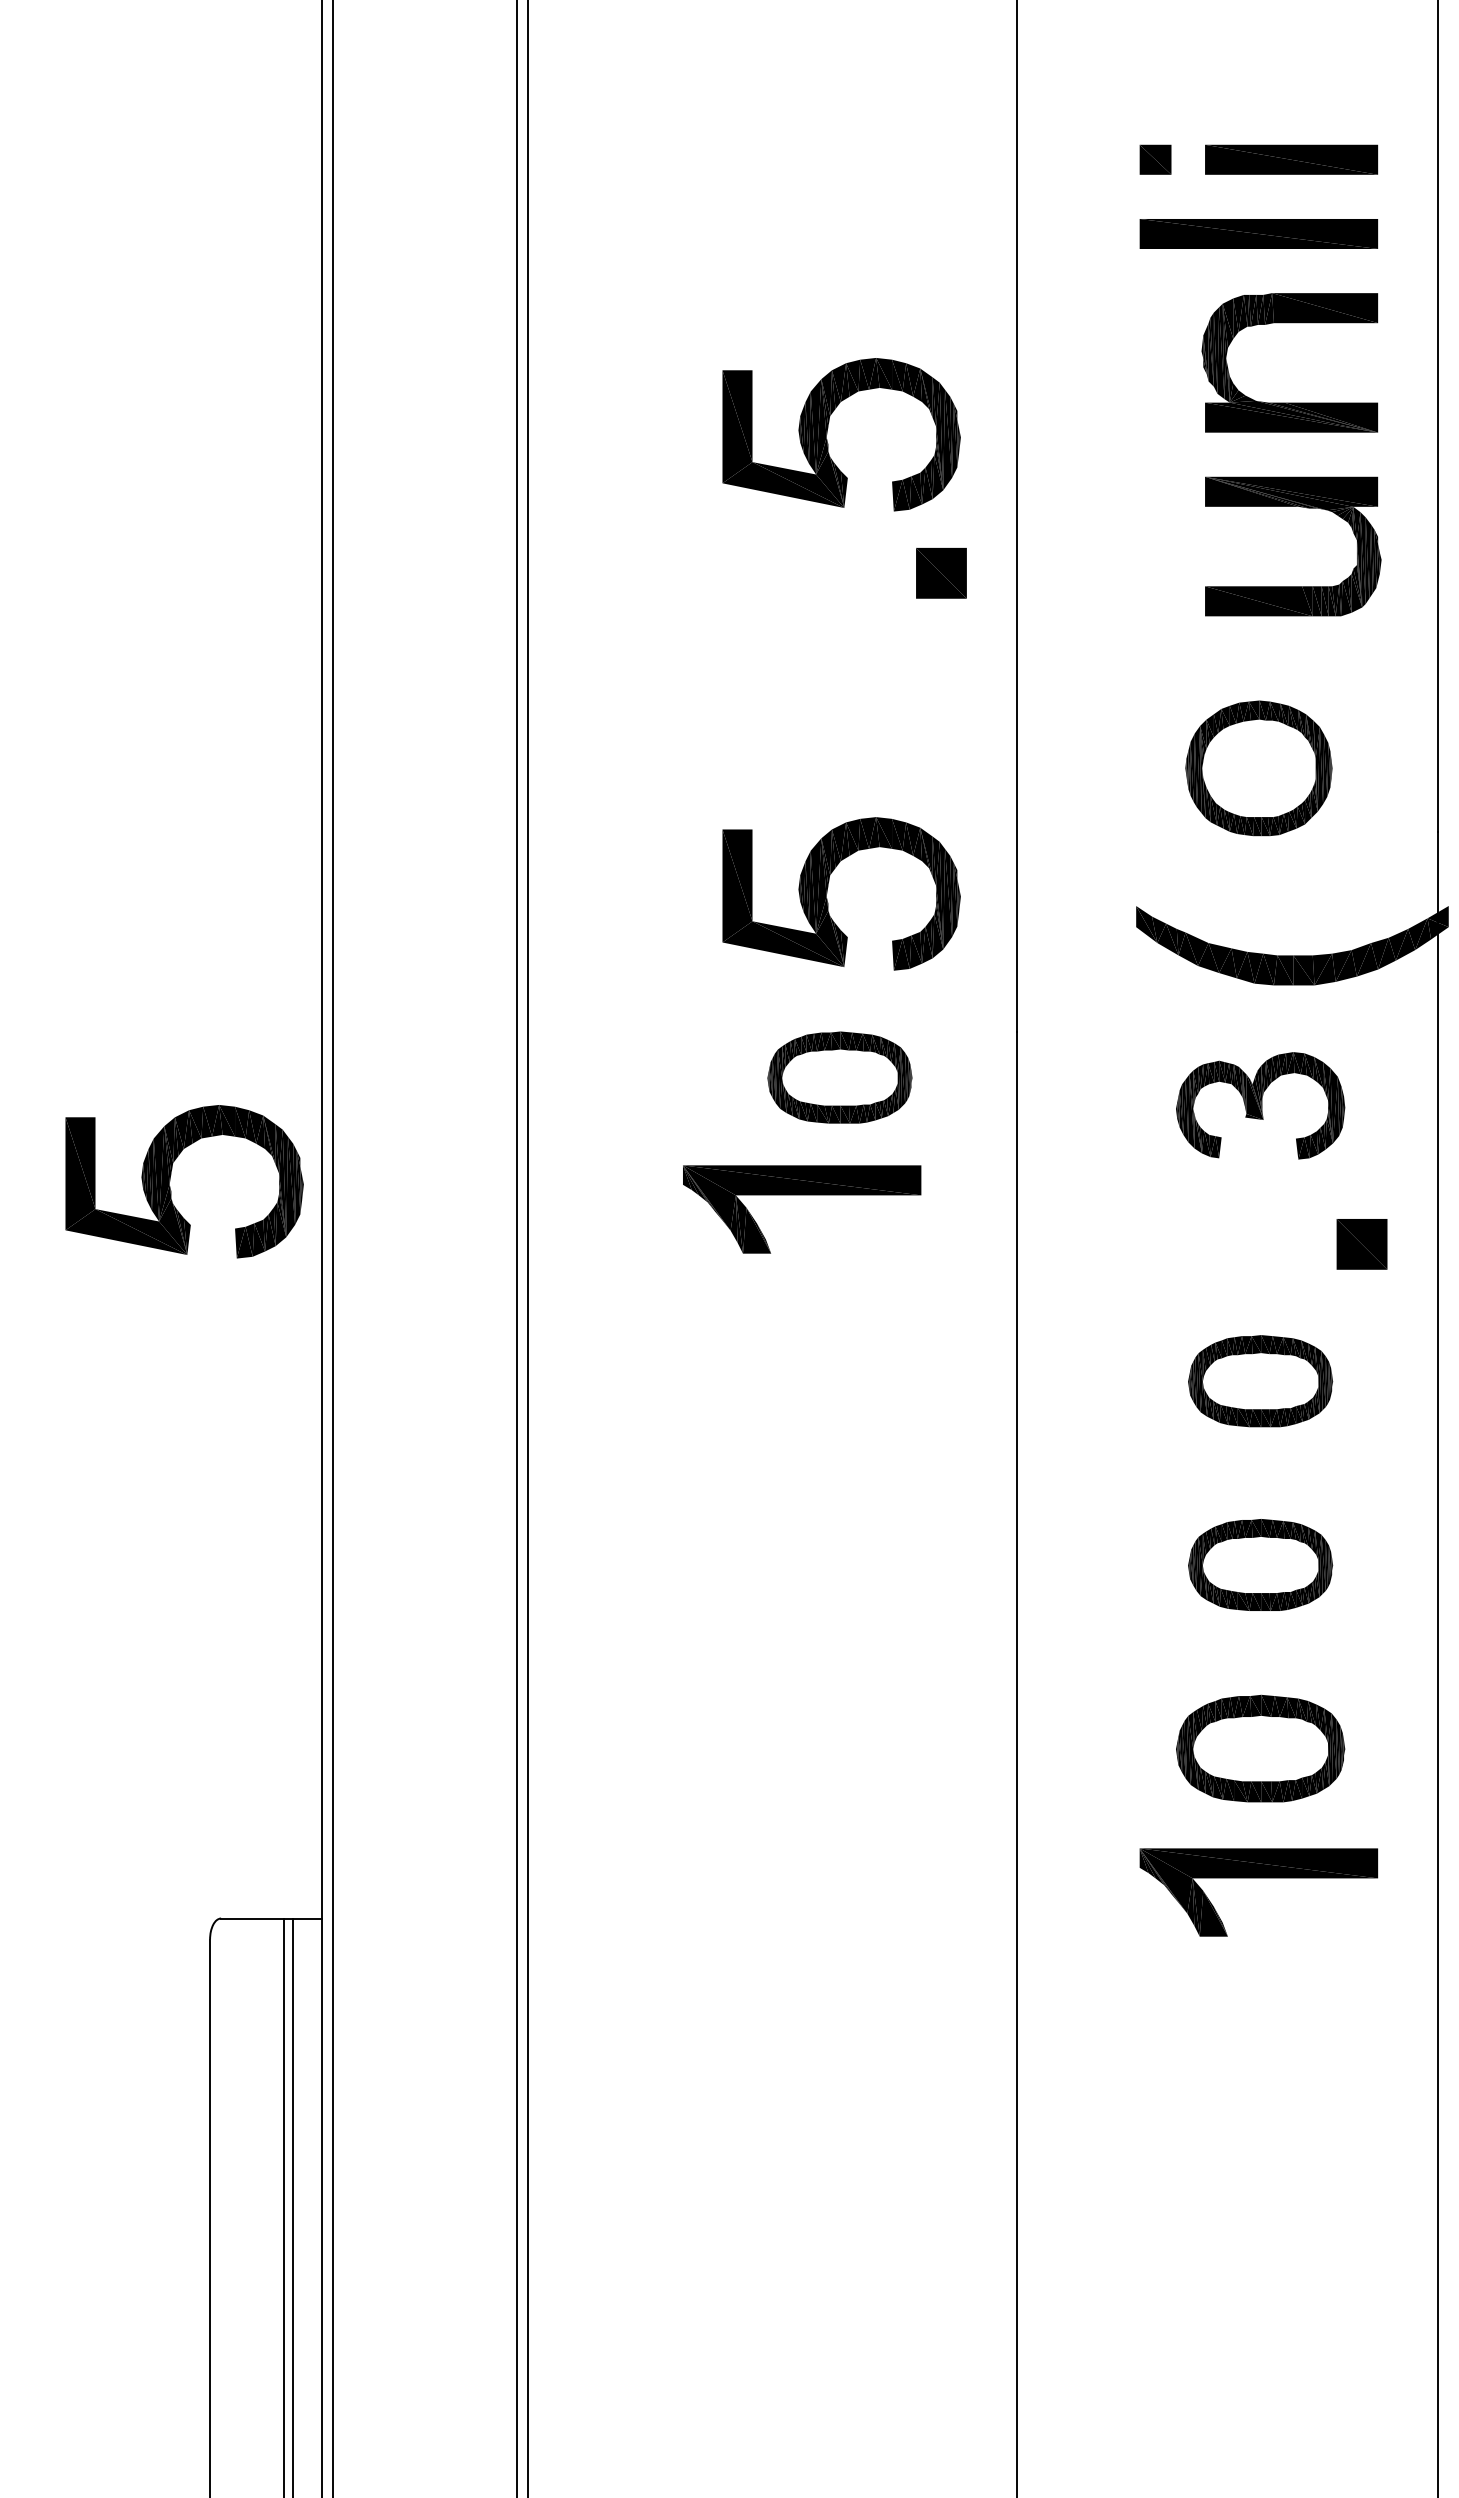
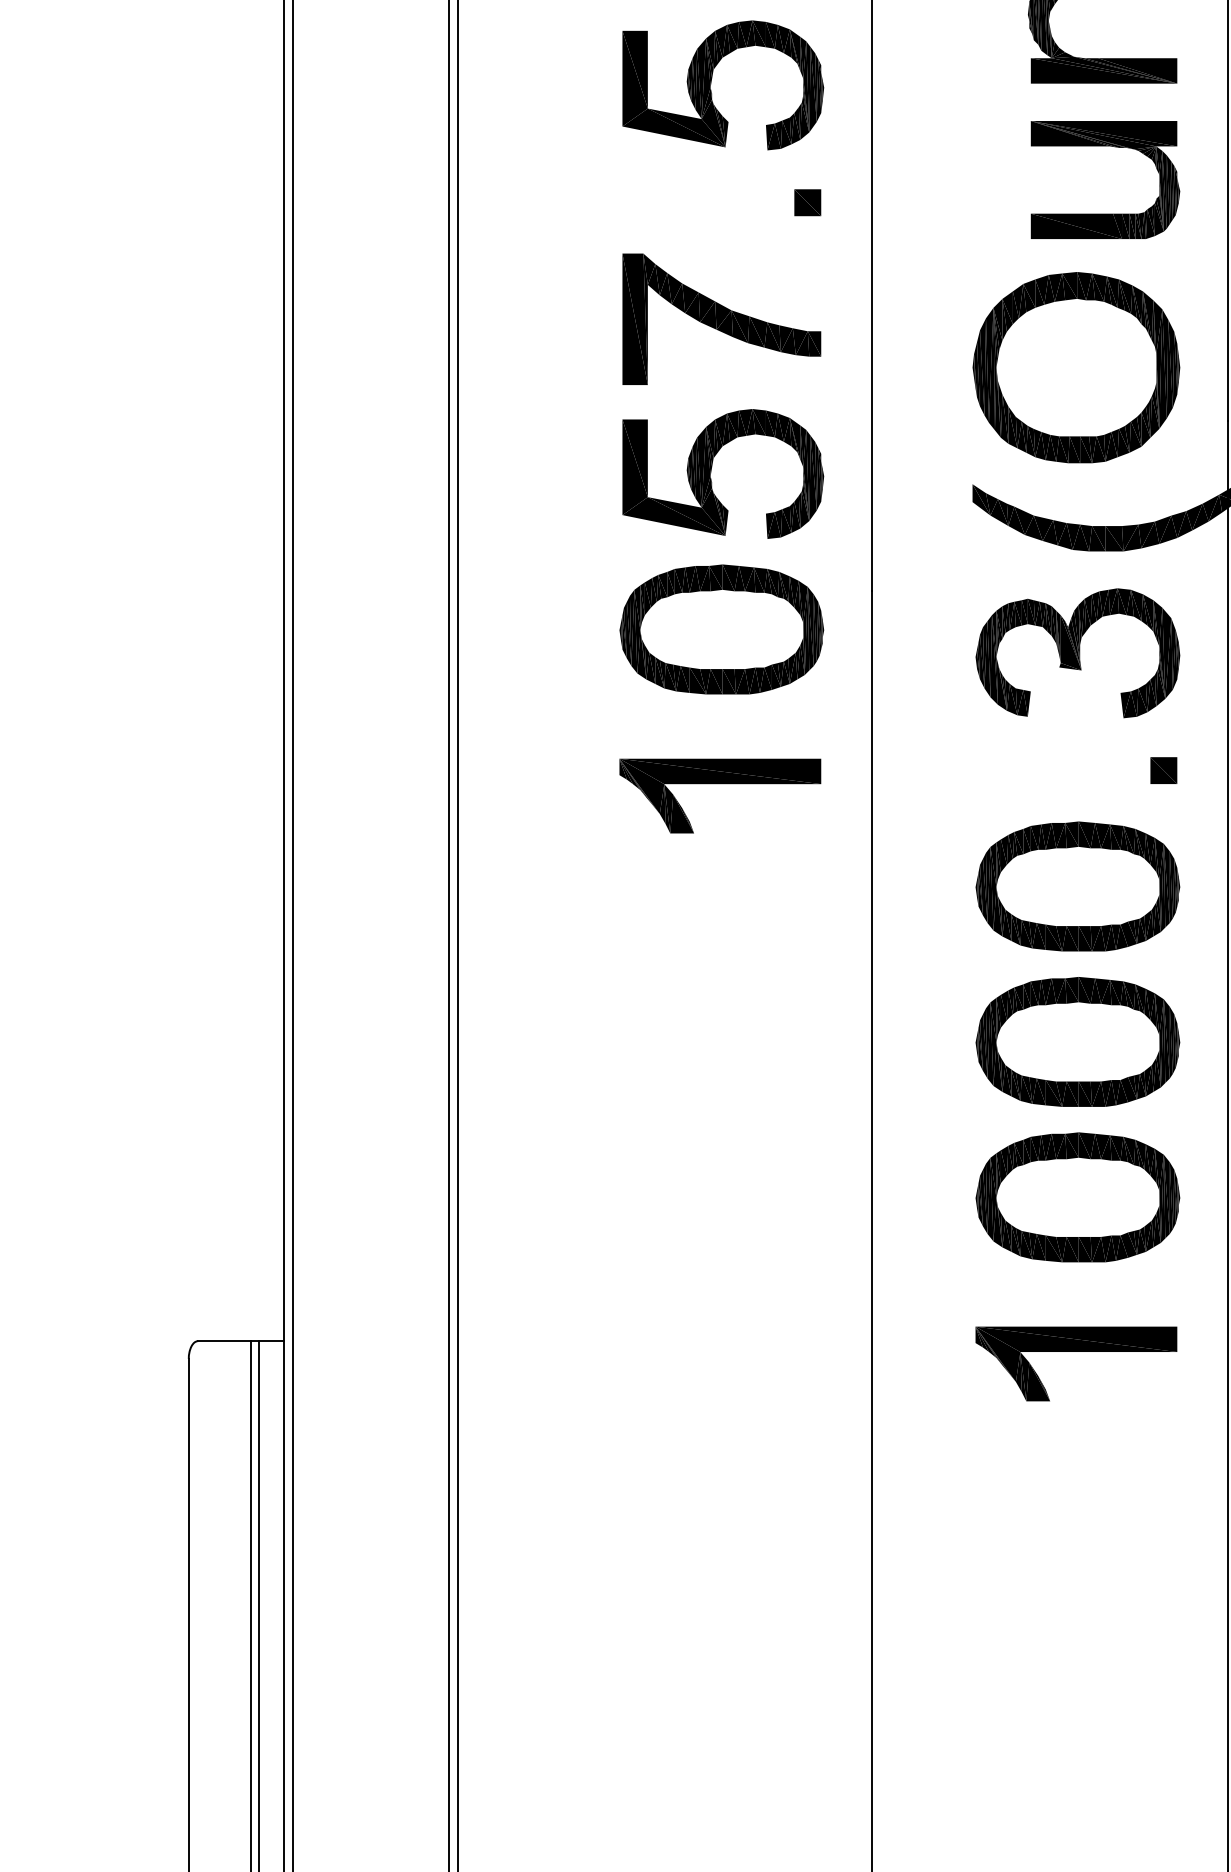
part: (941, 573) -> (807, 202), size x0.62
part: (839, 710) -> (721, 318), added
part: (1258, 768) -> (1076, 367), size x1.67
part: (839, 1077) -> (721, 629), size x1.67
part: (1260, 1105) -> (1077, 653), size x1.43
part: (170, 1181) -> (155, 717), removed
part: (802, 1195) -> (720, 784), moved
part: (1362, 1244) -> (1164, 770), size x0.62
part: (1260, 1380) -> (1077, 885), size x1.67
part: (1260, 1564) -> (1077, 1041), size x1.67
part: (1260, 1748) -> (1077, 1197), size x1.43
part: (1258, 1878) -> (1076, 1352), moved

